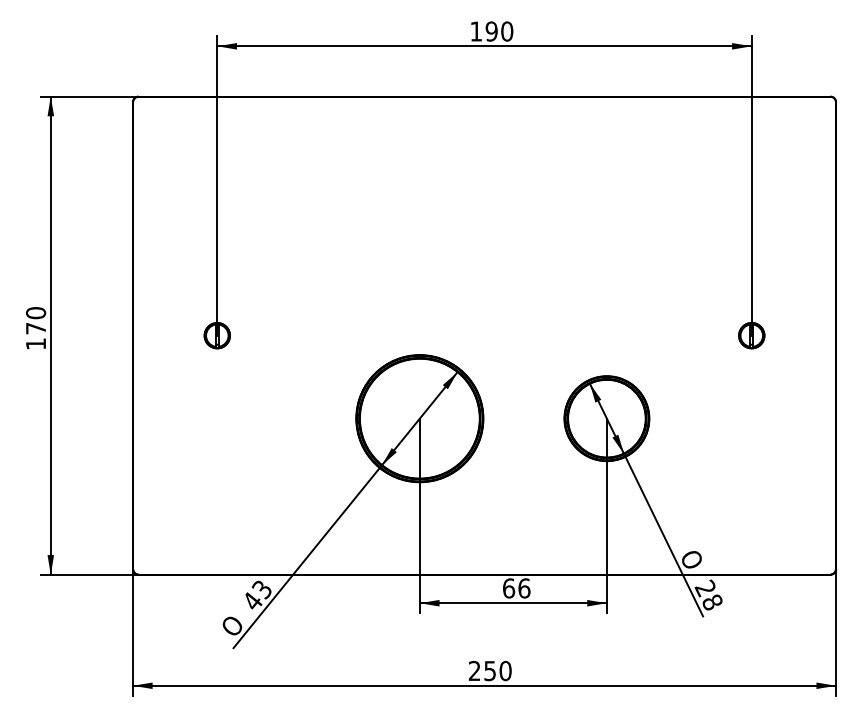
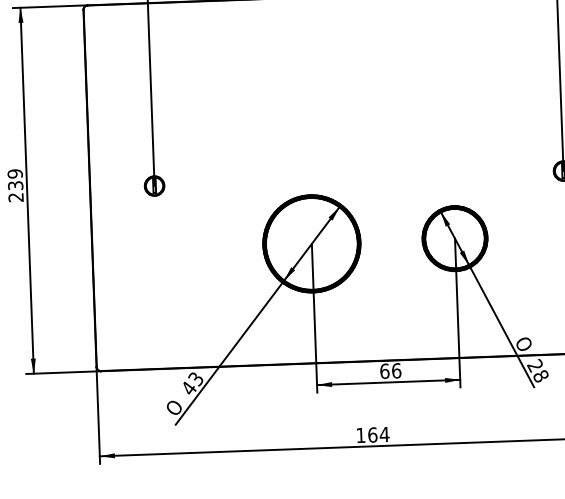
text: (35, 328) -> (15, 185), 170 -> 239
text: (489, 670) -> (372, 434), 250 -> 164

